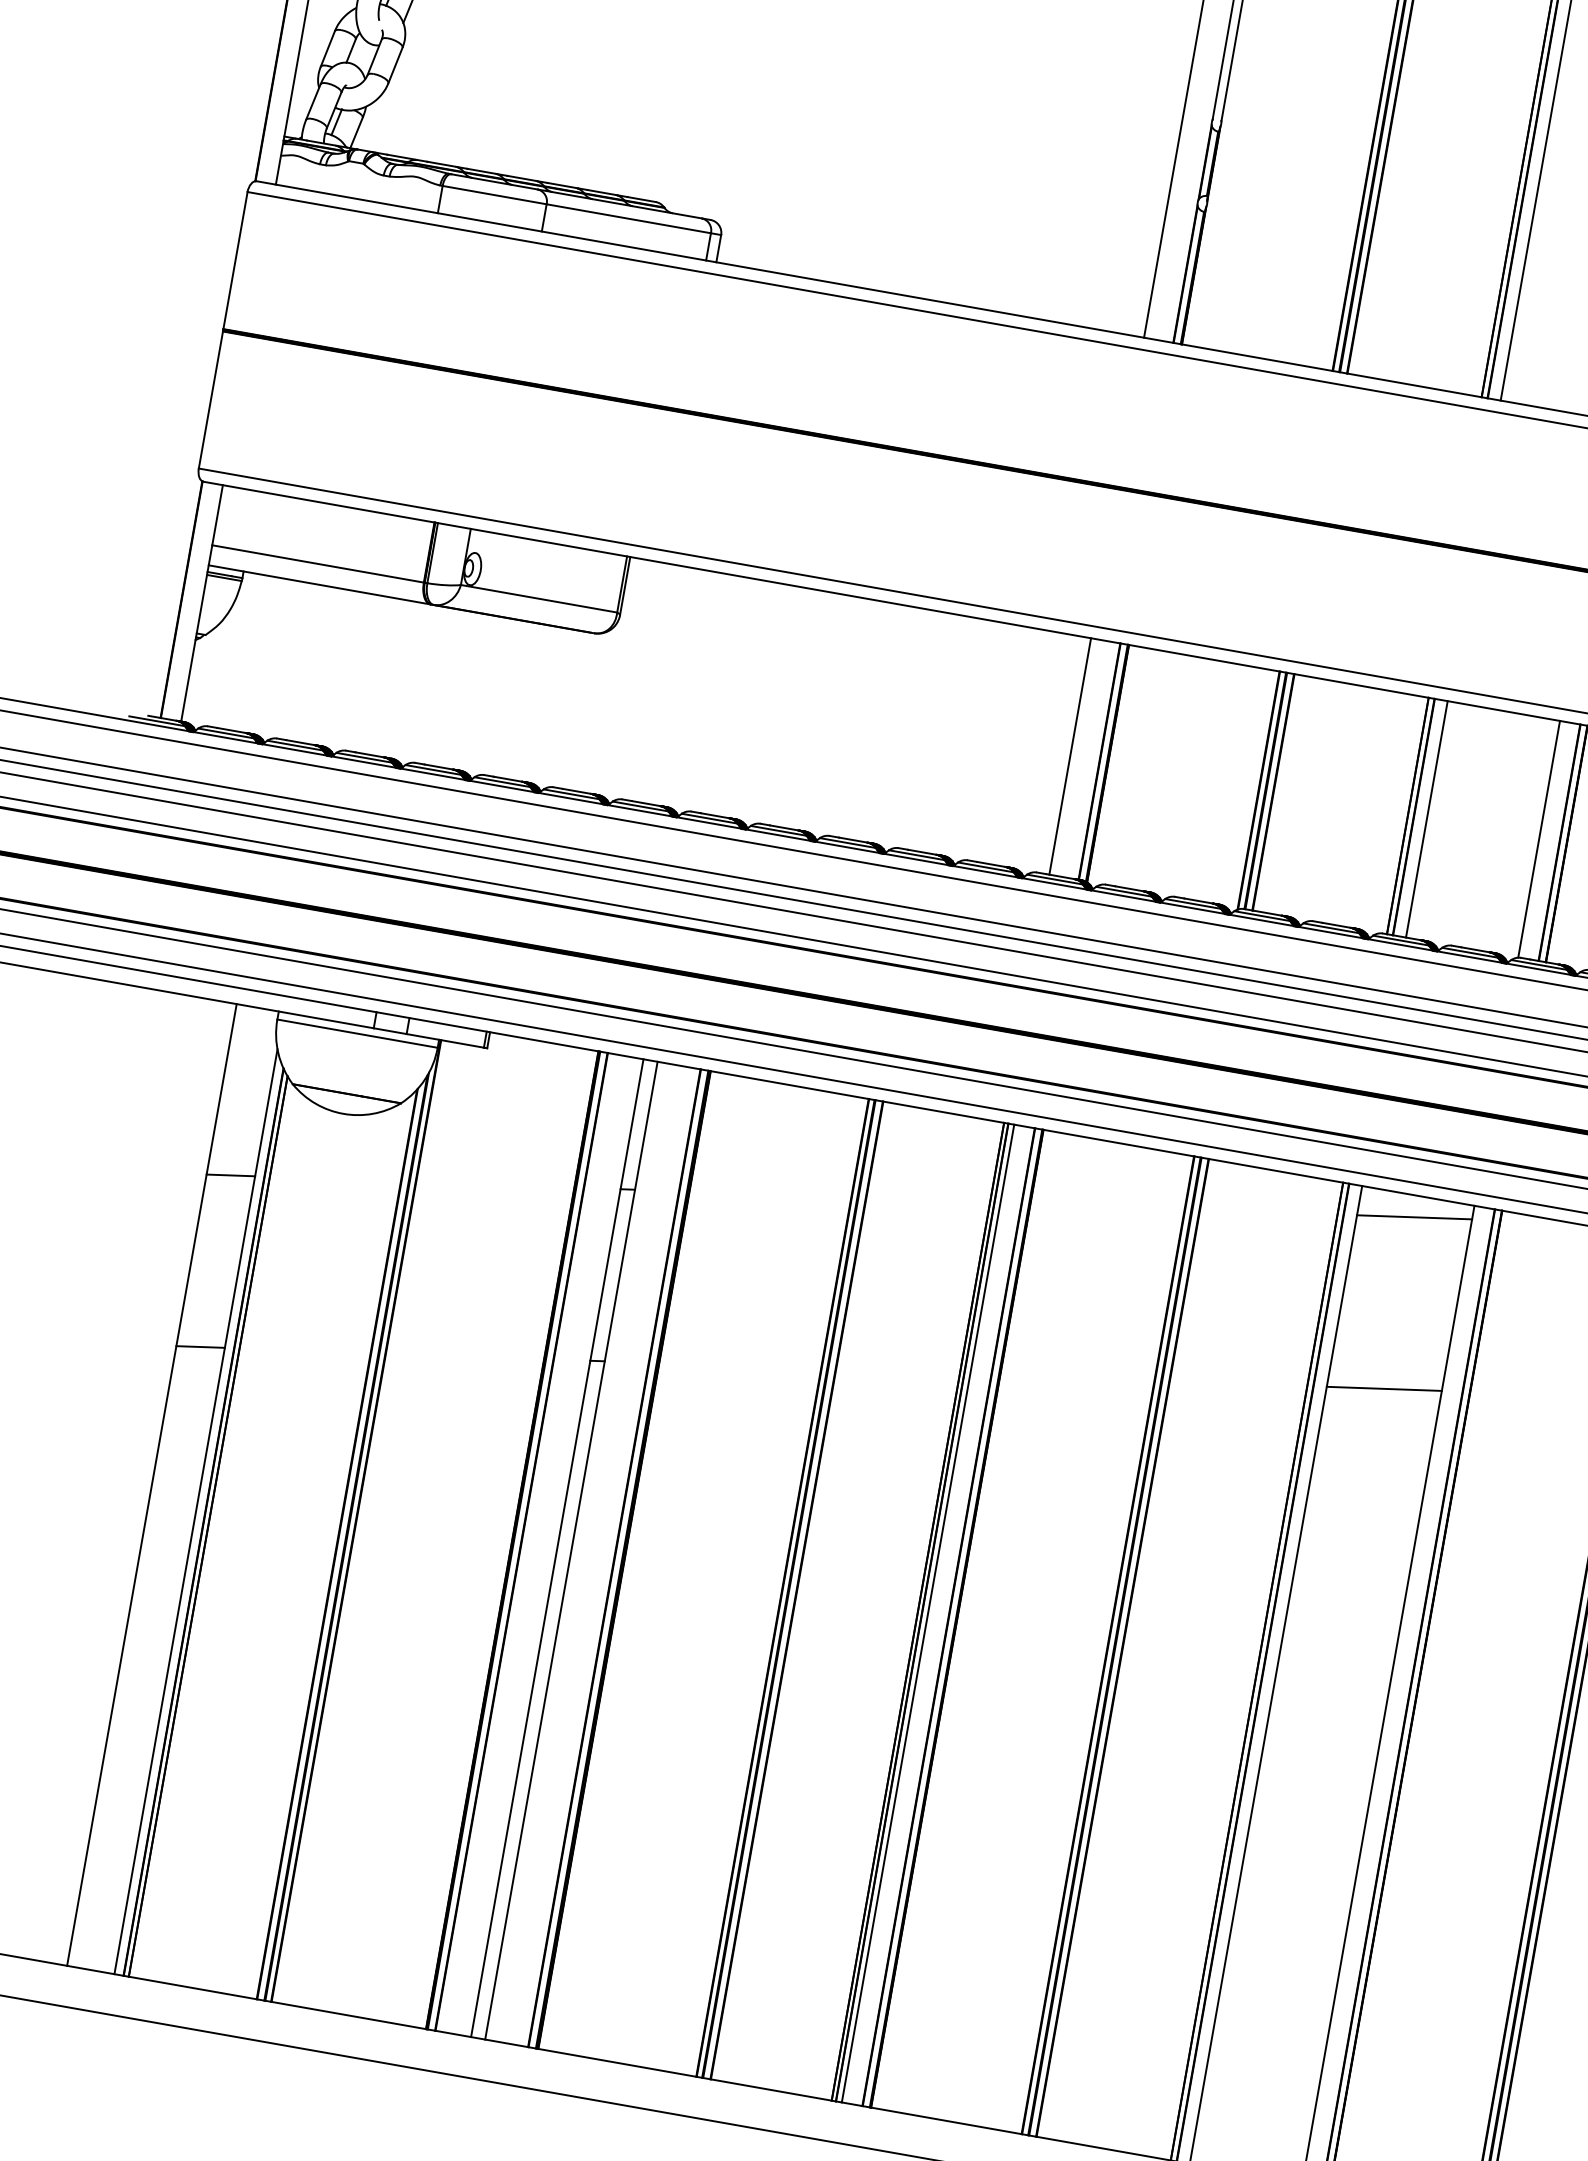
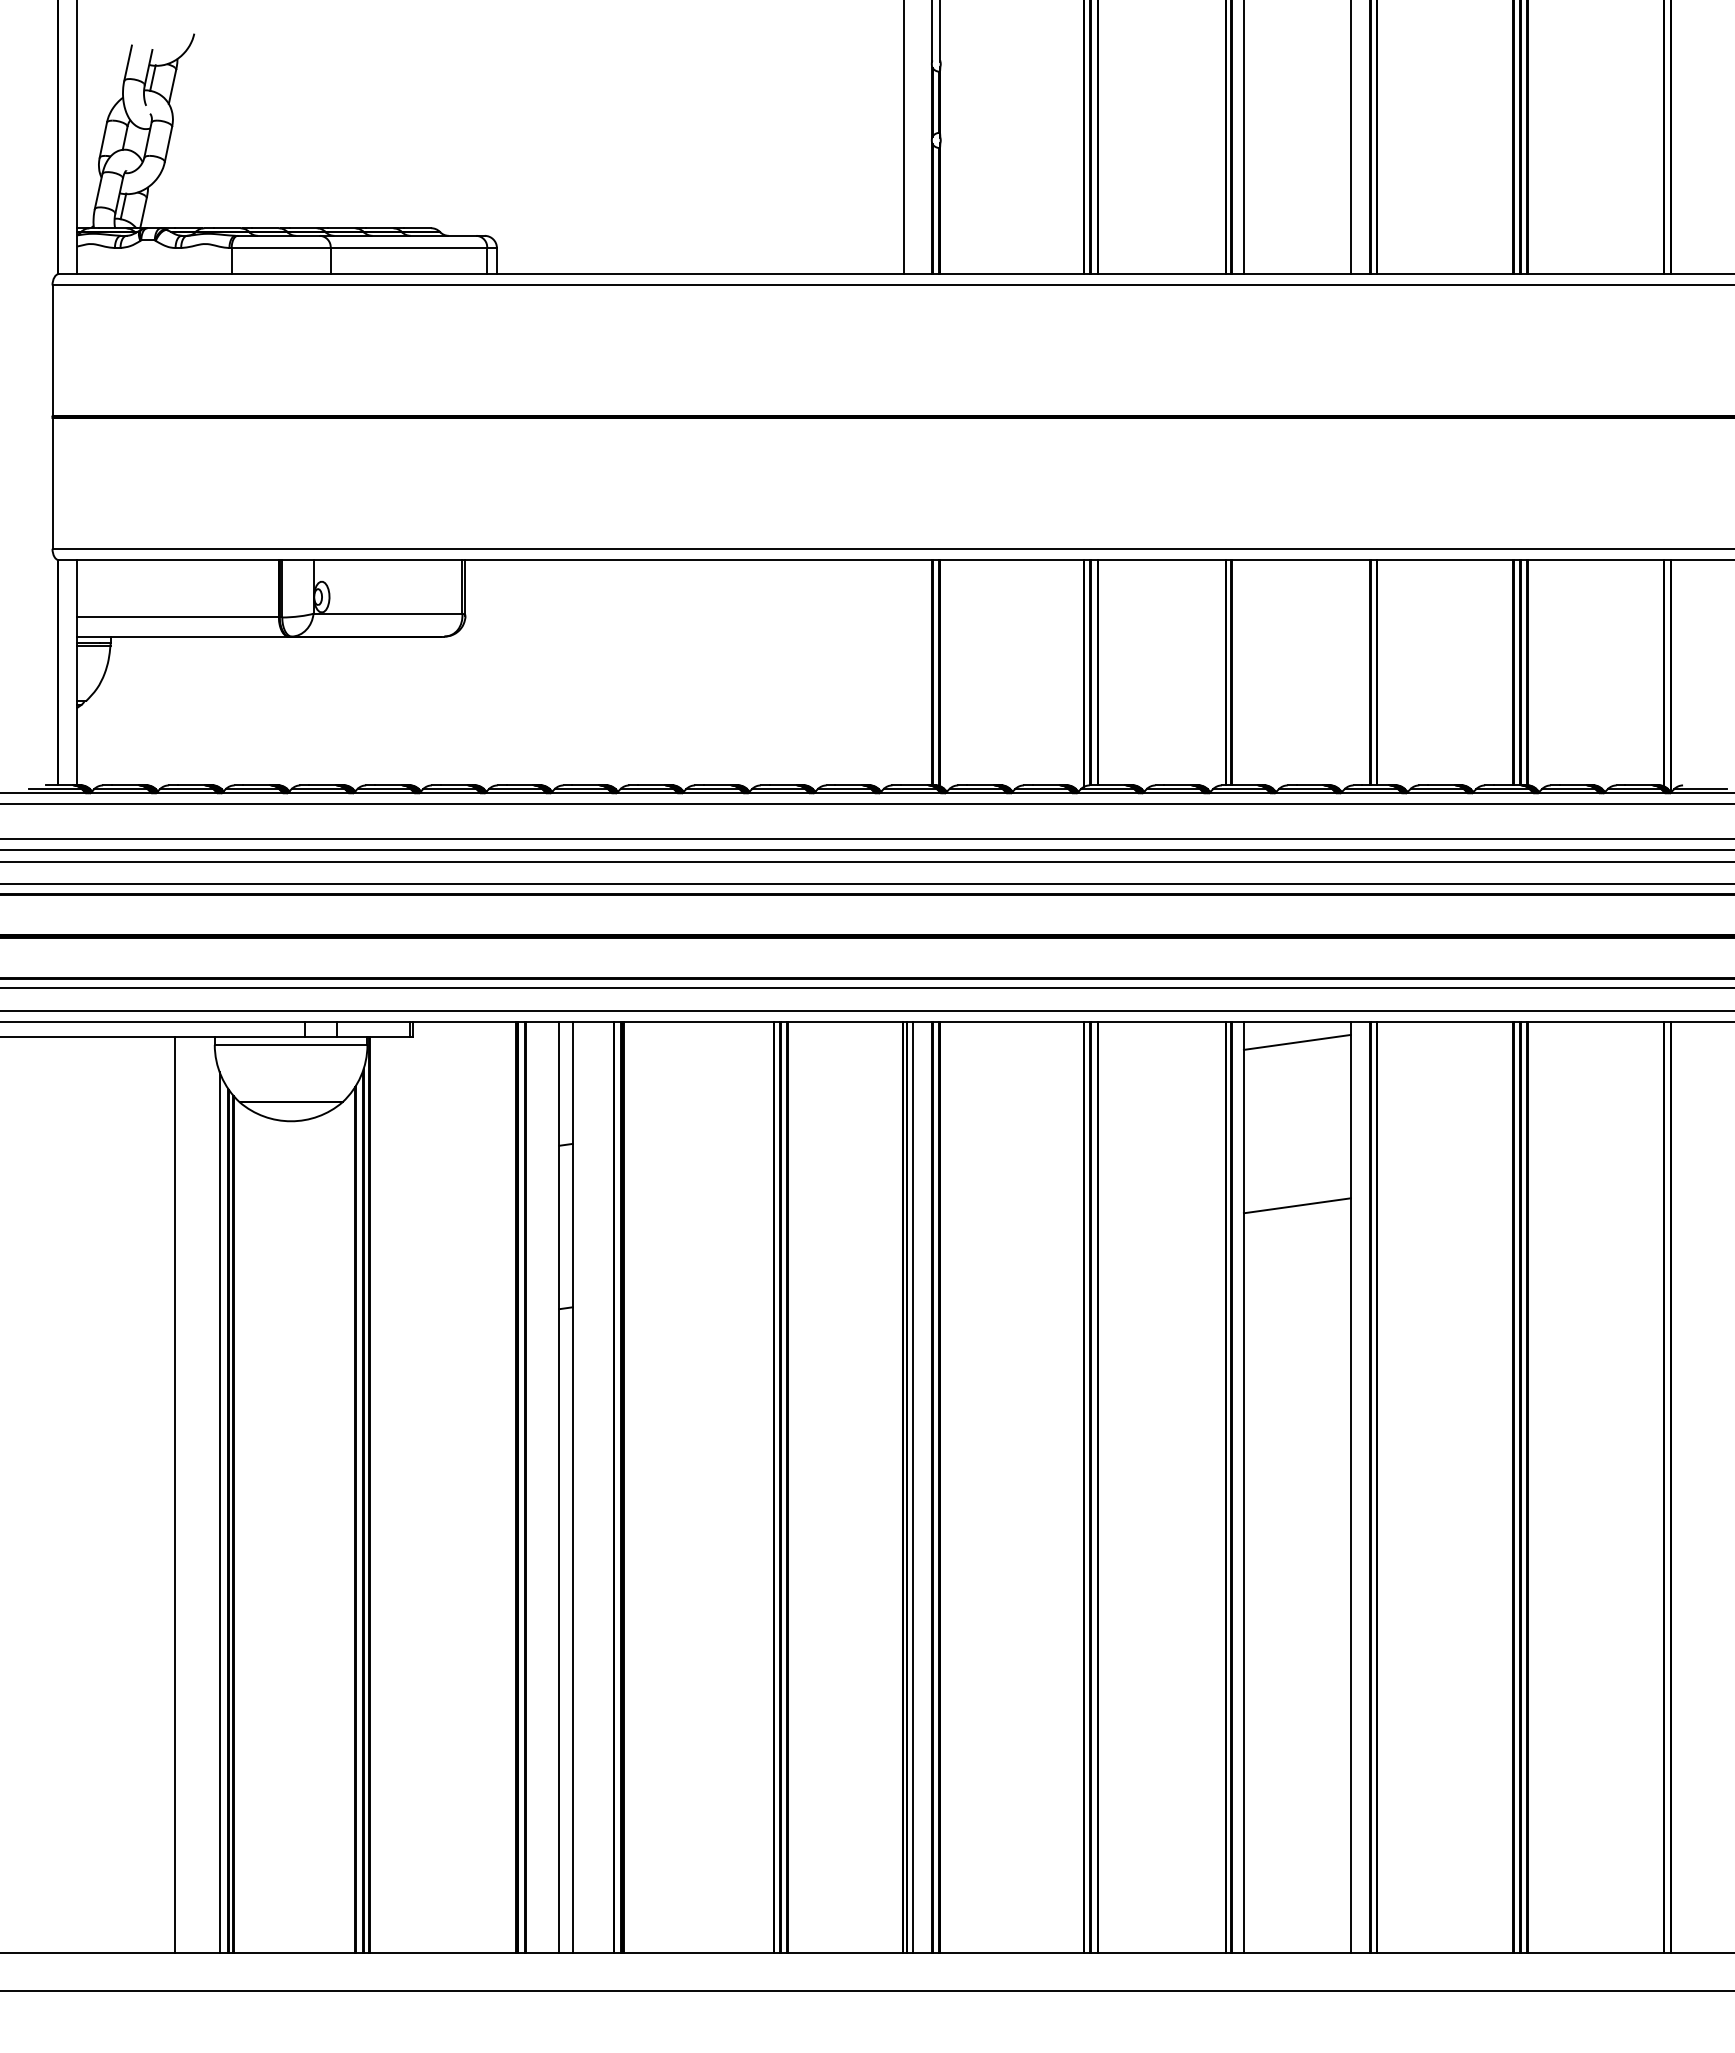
line: (1070, 756) -> (904, 672), removed
line: (1426, 818) -> (1243, 672), removed
line: (1538, 838) -> (1350, 672), removed
line: (230, 1175) -> (196, 1196), removed
line: (199, 1346) -> (196, 1359), removed

